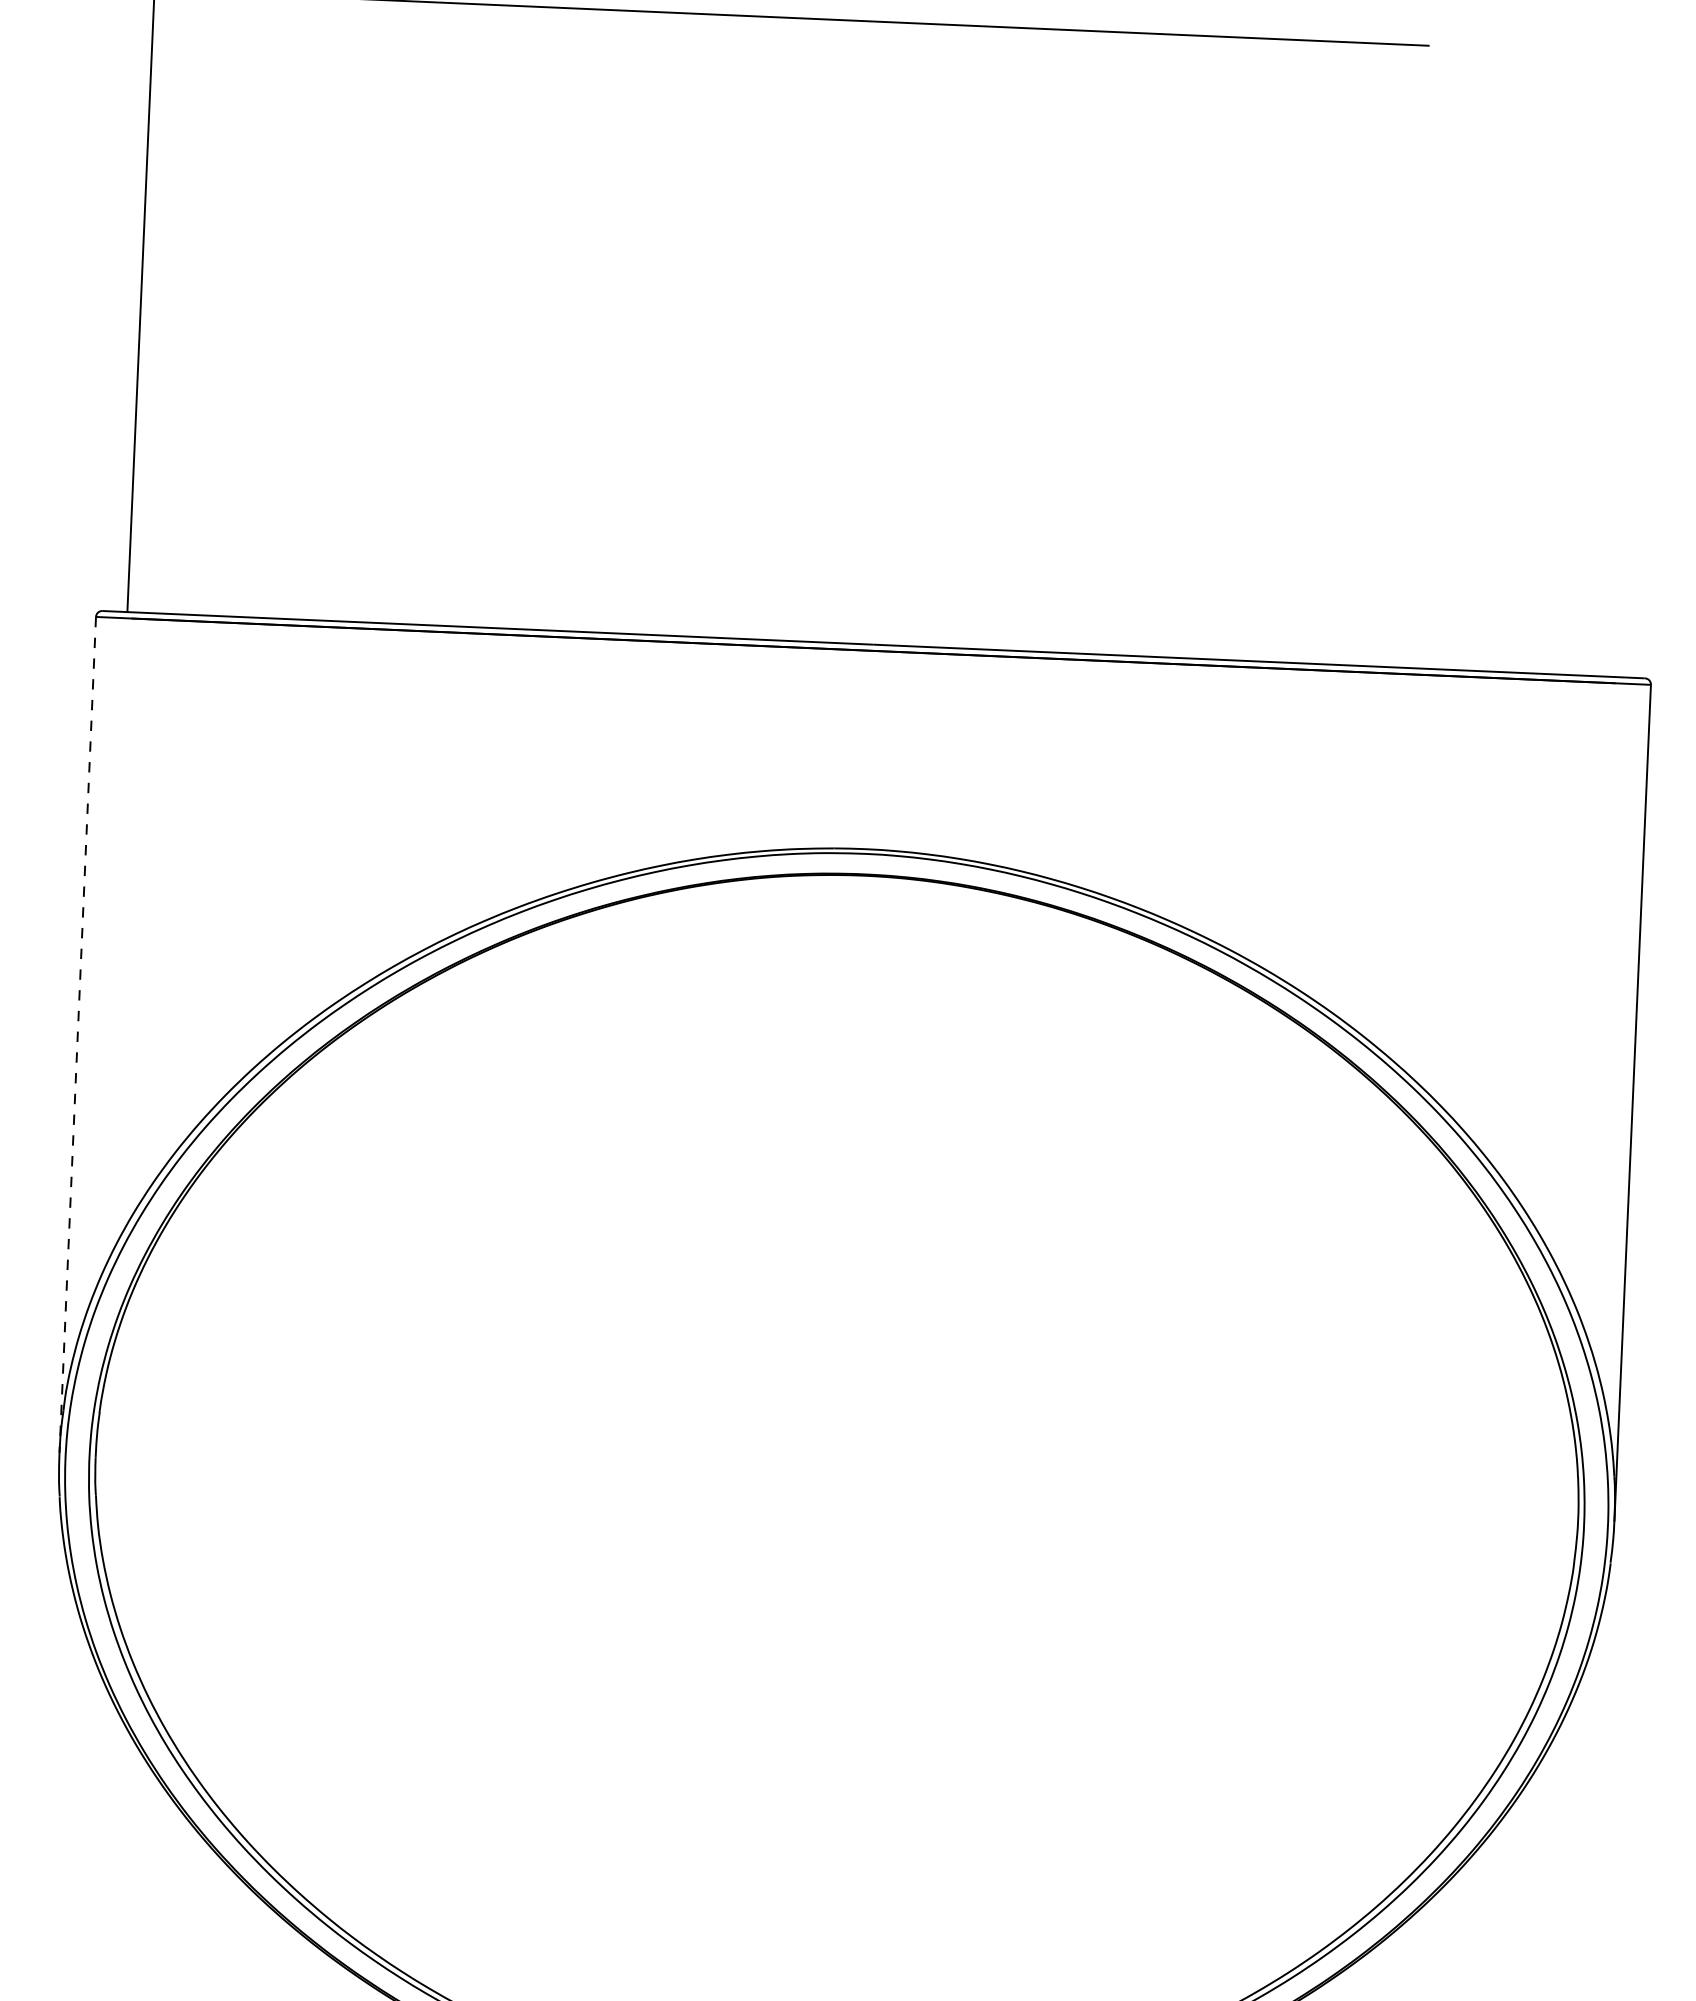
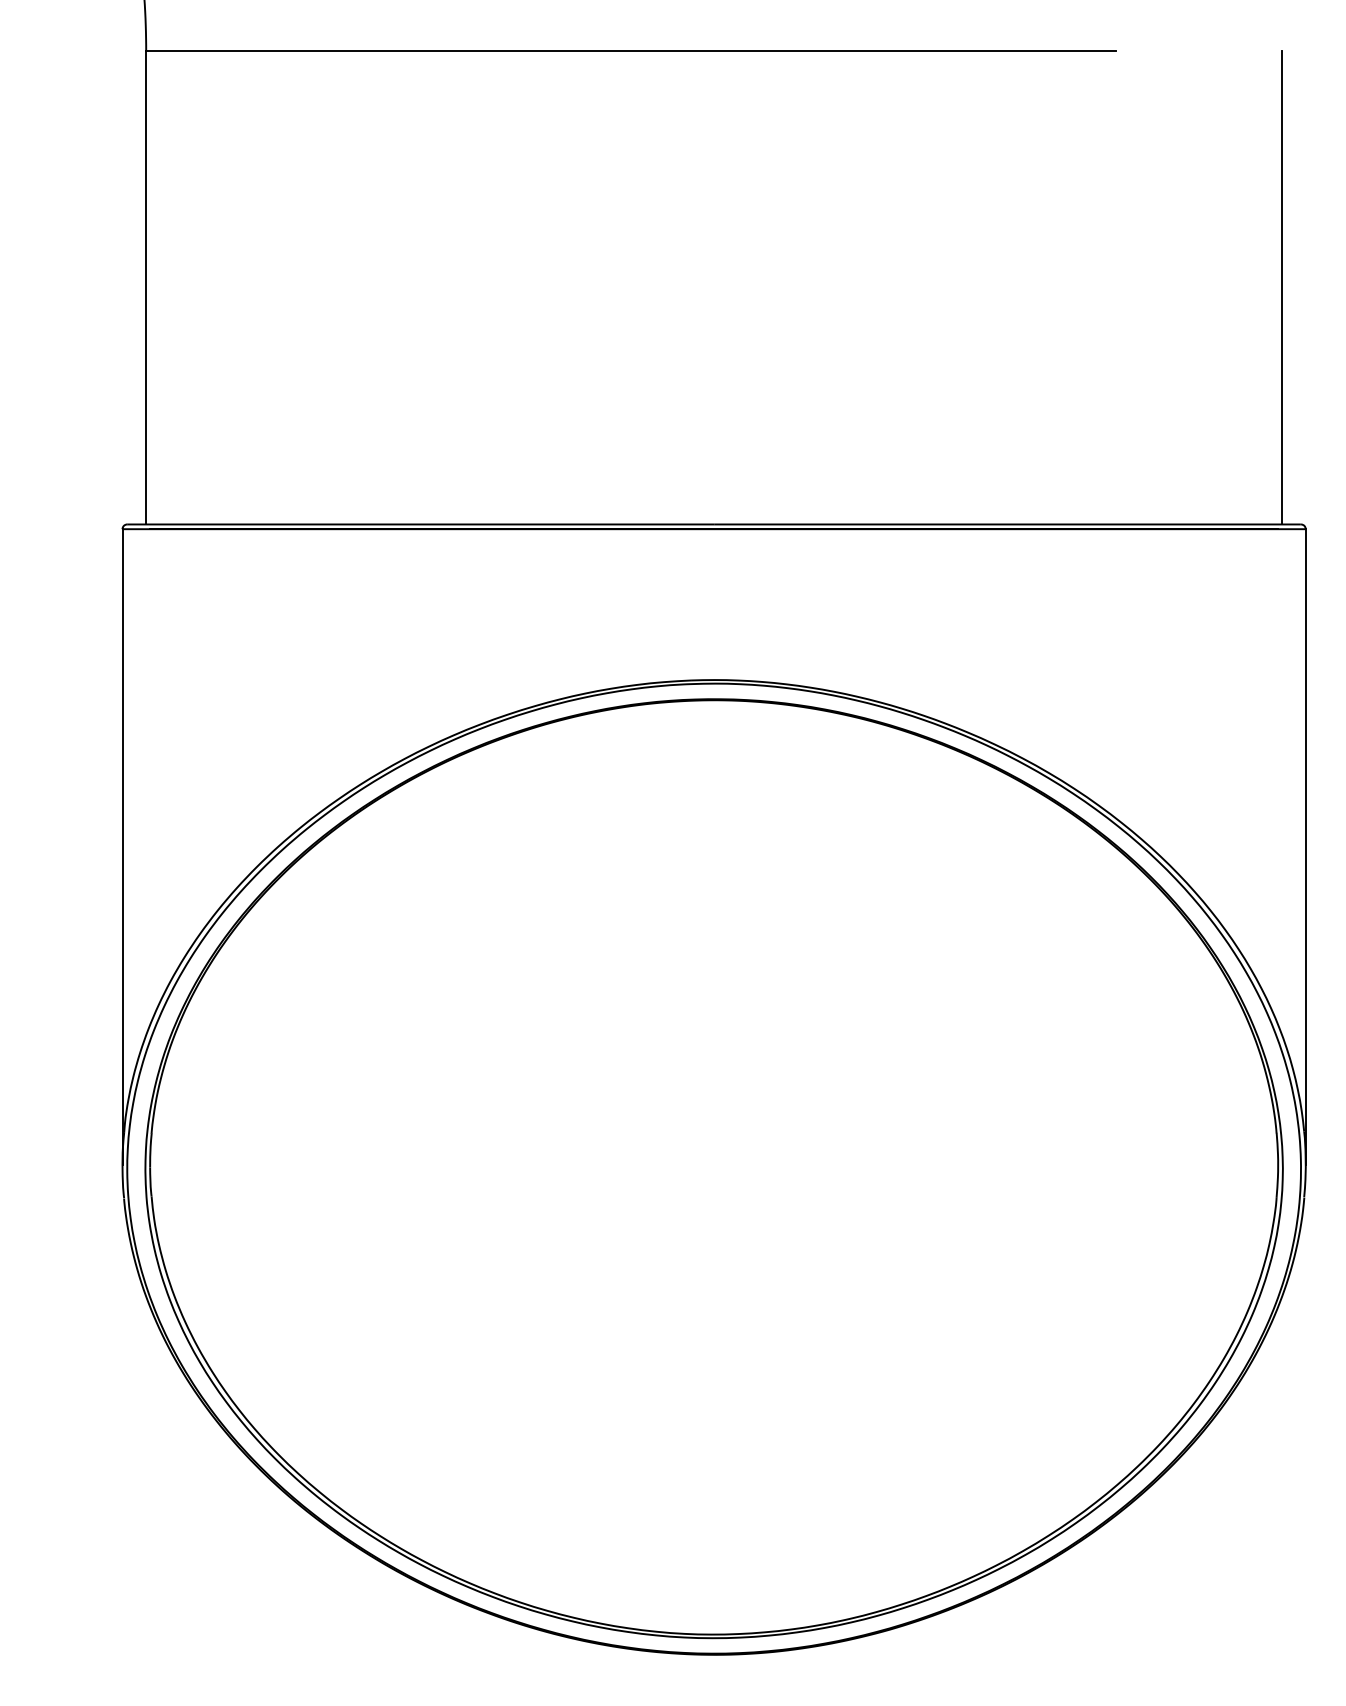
line: (1634, 365) -> (1282, 287), added
line: (77, 1035) -> (122, 847), dashed -> solid

